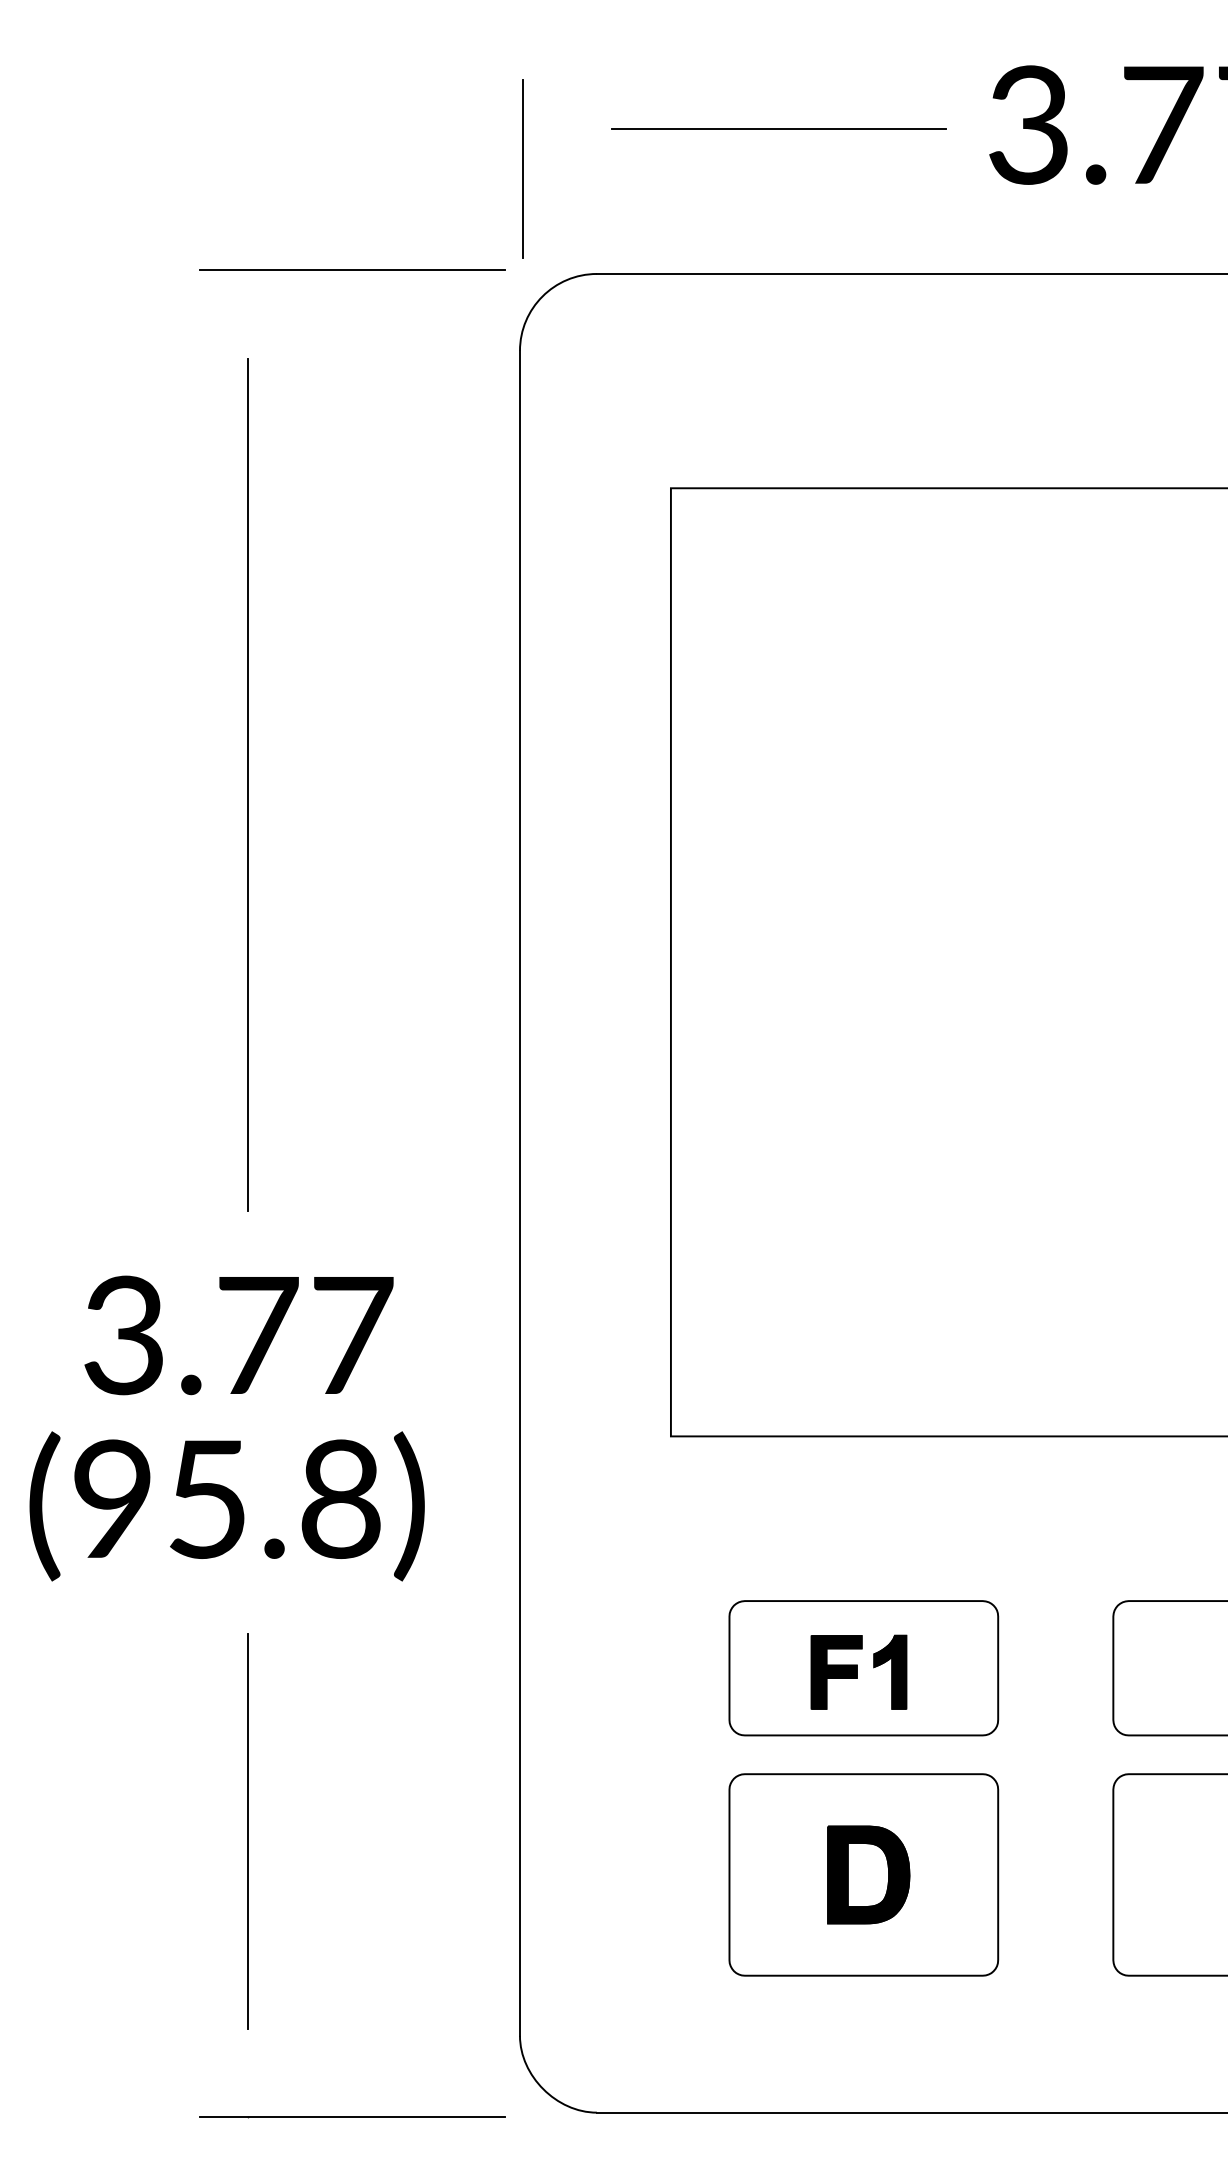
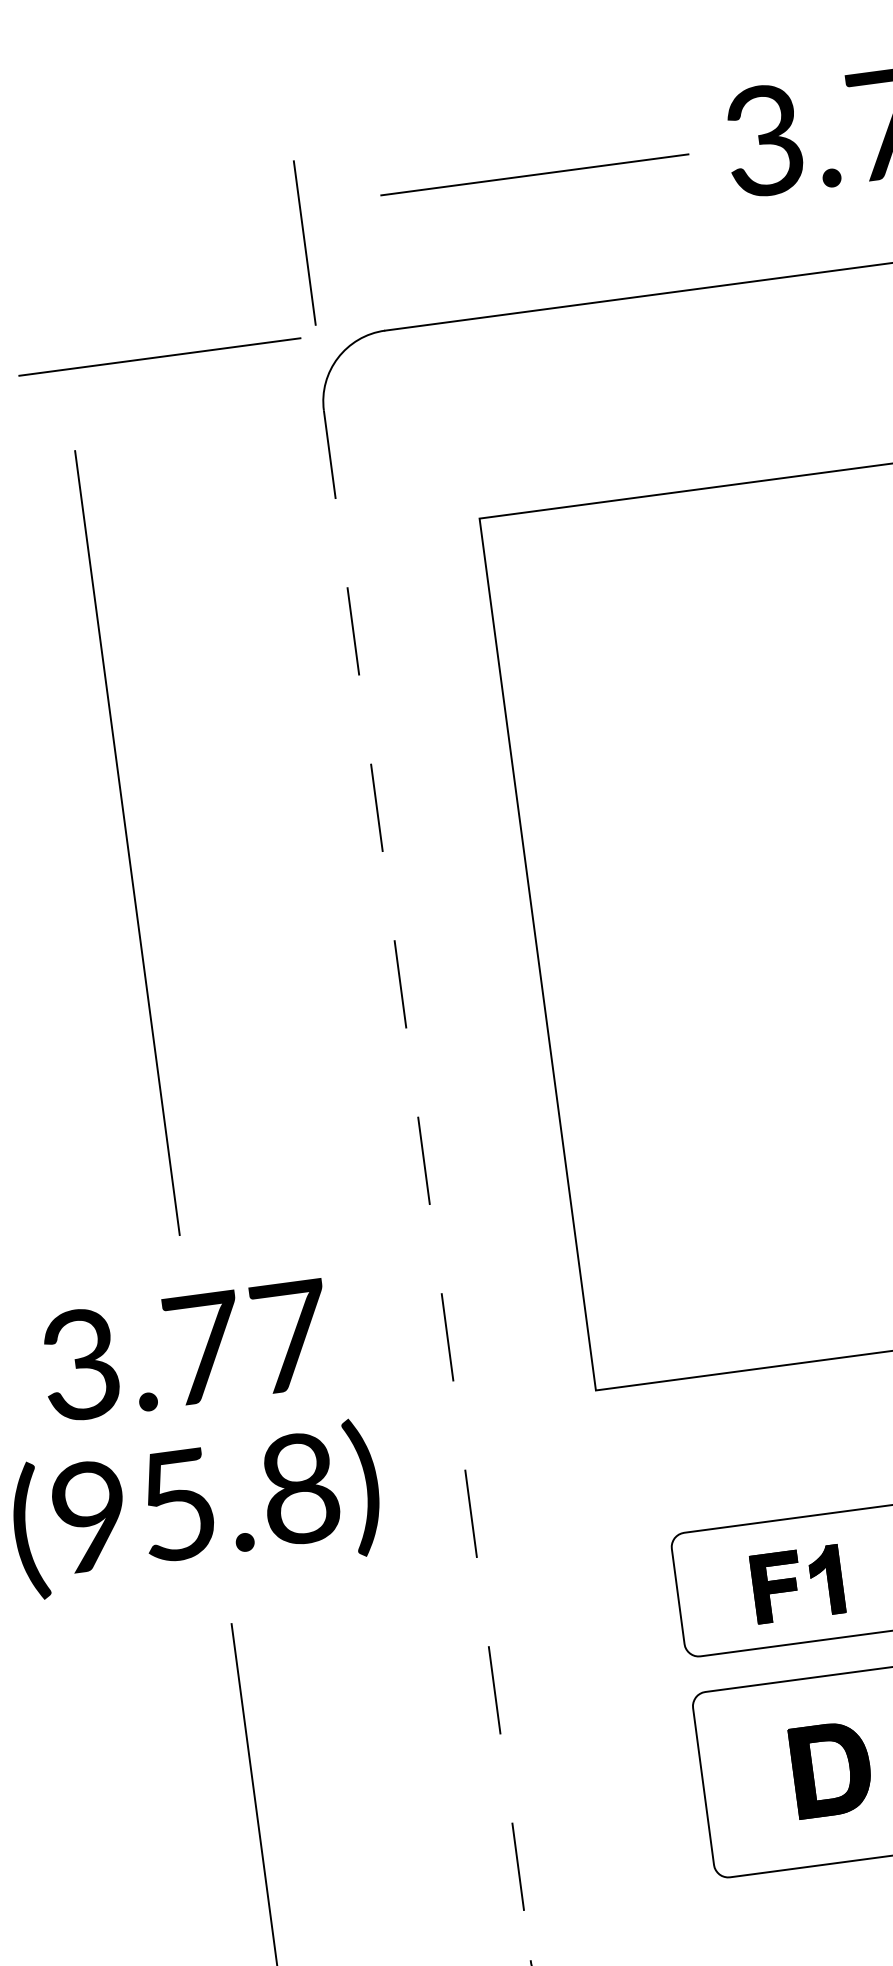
line: (519, 1193) -> (426, 1185), solid -> dashed

